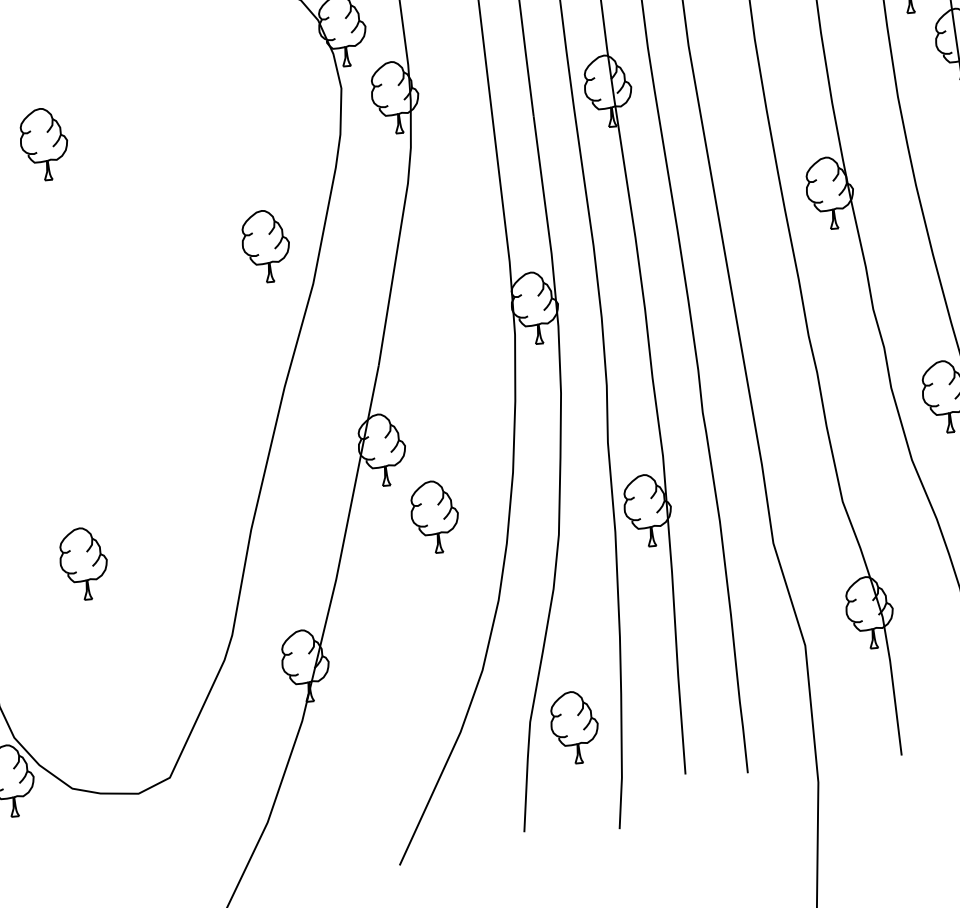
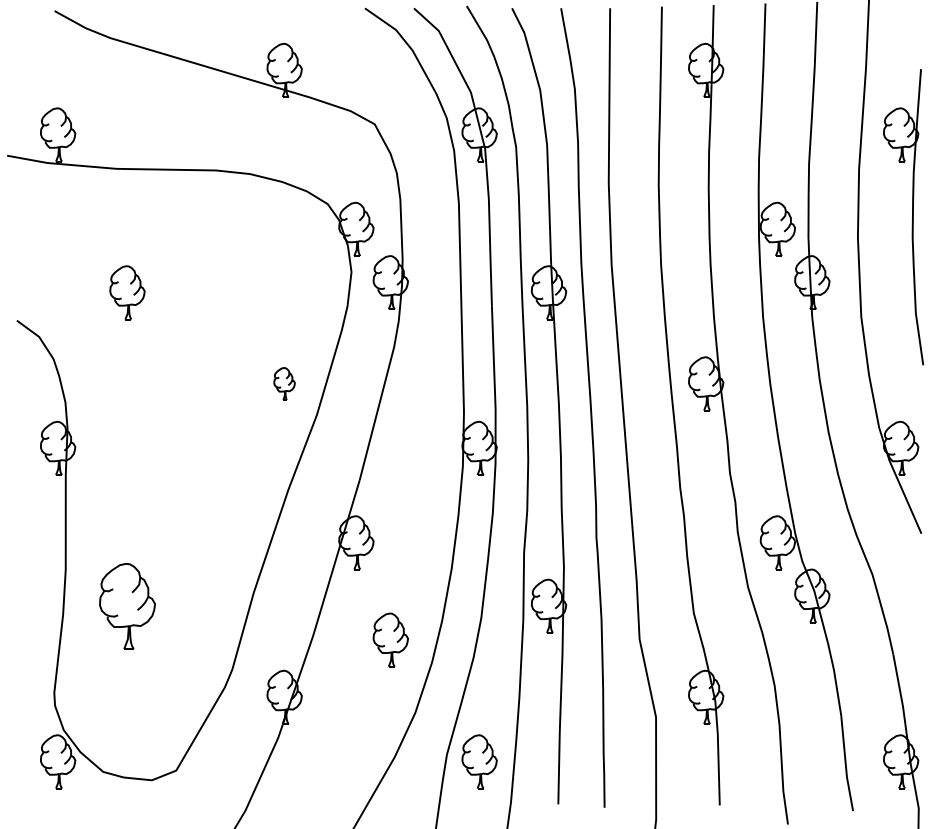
part: (265, 245) -> (284, 383), size x0.6
part: (434, 516) -> (390, 639), moved
part: (83, 562) -> (127, 605), size x1.6

